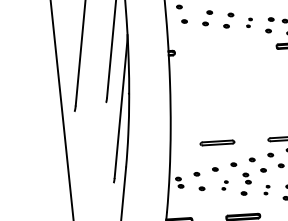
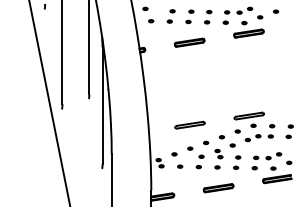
part: (249, 22) -> (208, 16), size x1.67
part: (225, 49) -> (189, 42), added
part: (224, 184) -> (199, 161), size x1.67
part: (267, 190) -> (237, 162), size x1.67

